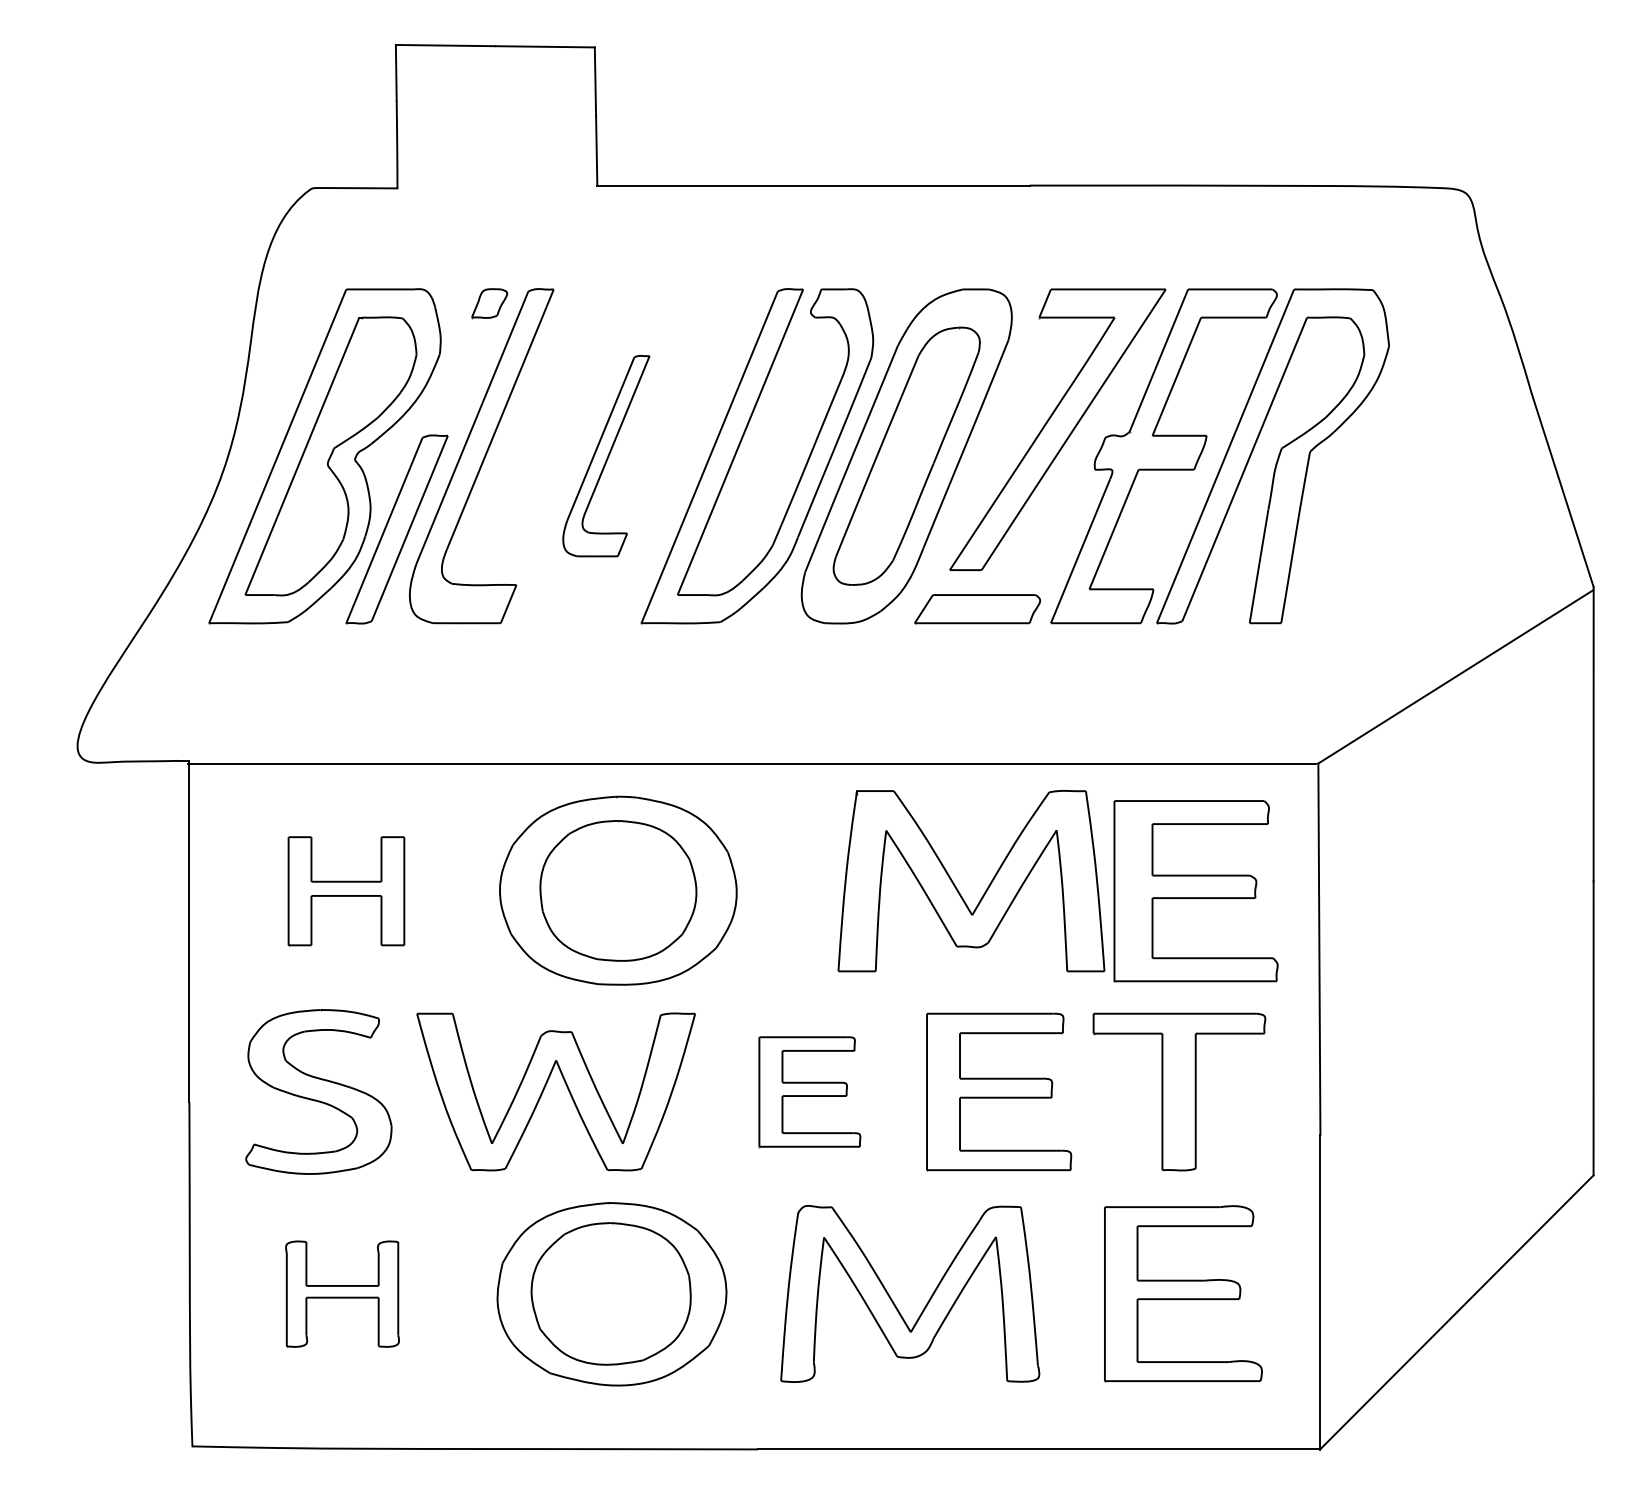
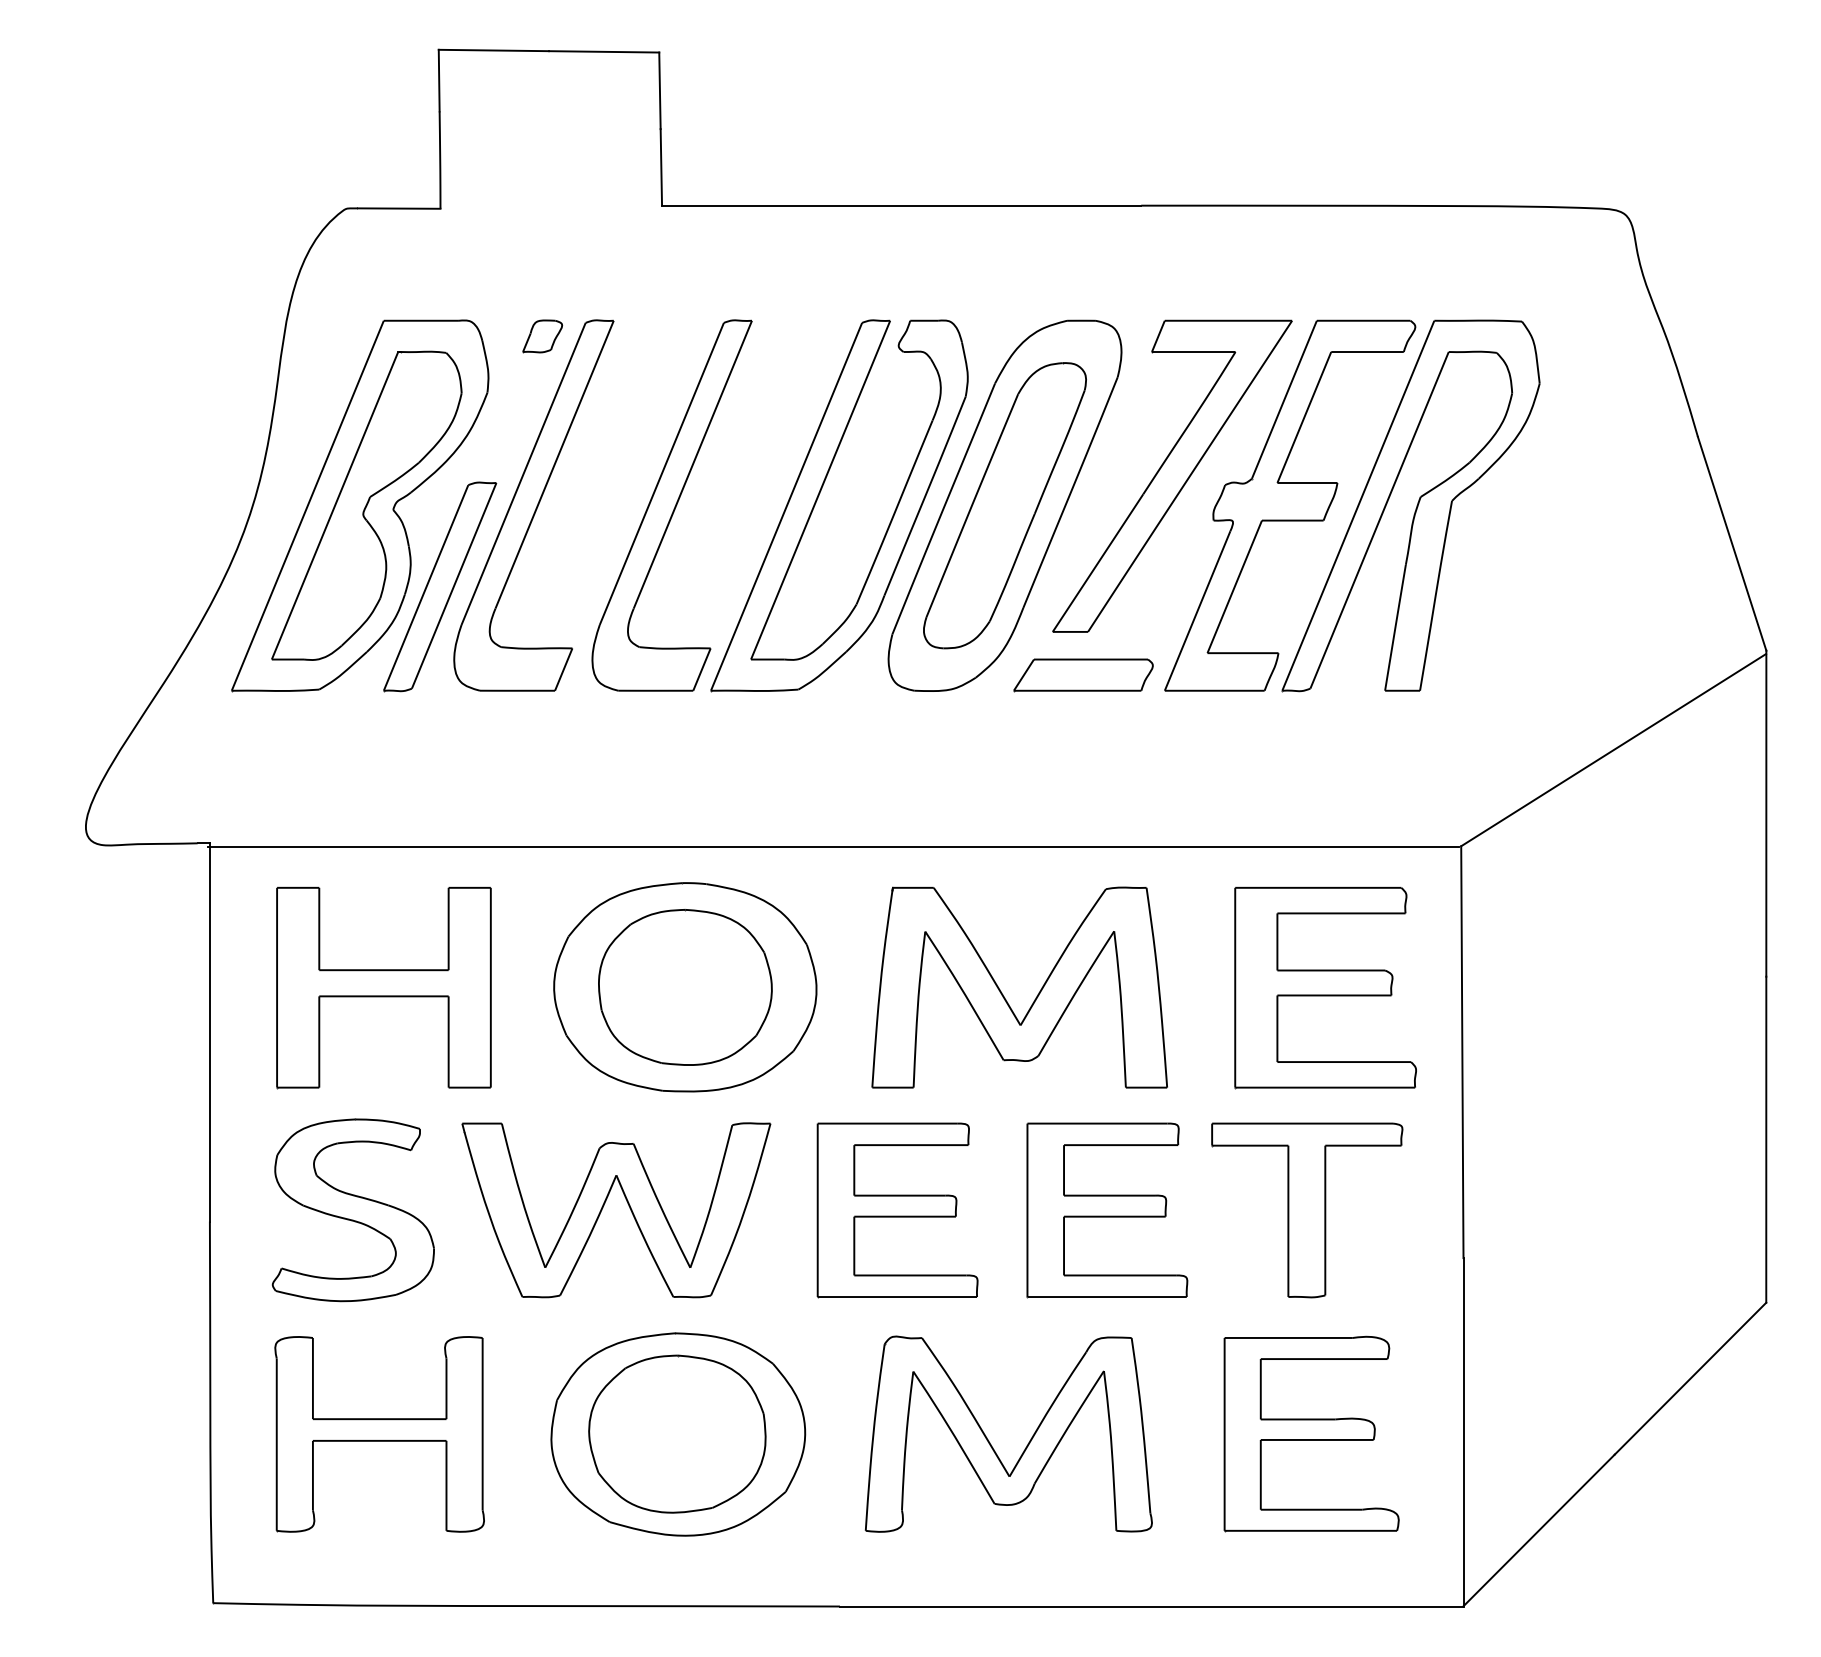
part: (605, 456) -> (671, 505), size x1.67
part: (956, 887) -> (1003, 994), moved
part: (346, 890) -> (383, 987), size x1.67
part: (809, 1092) -> (897, 1210), size x1.43
part: (342, 1294) -> (379, 1434), size x1.67

